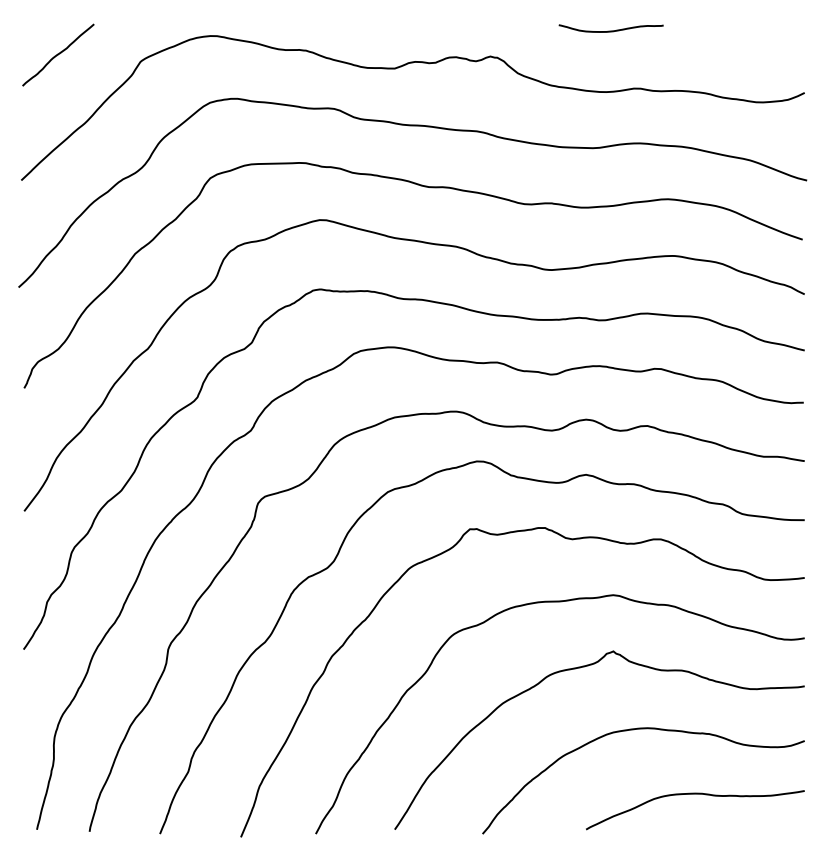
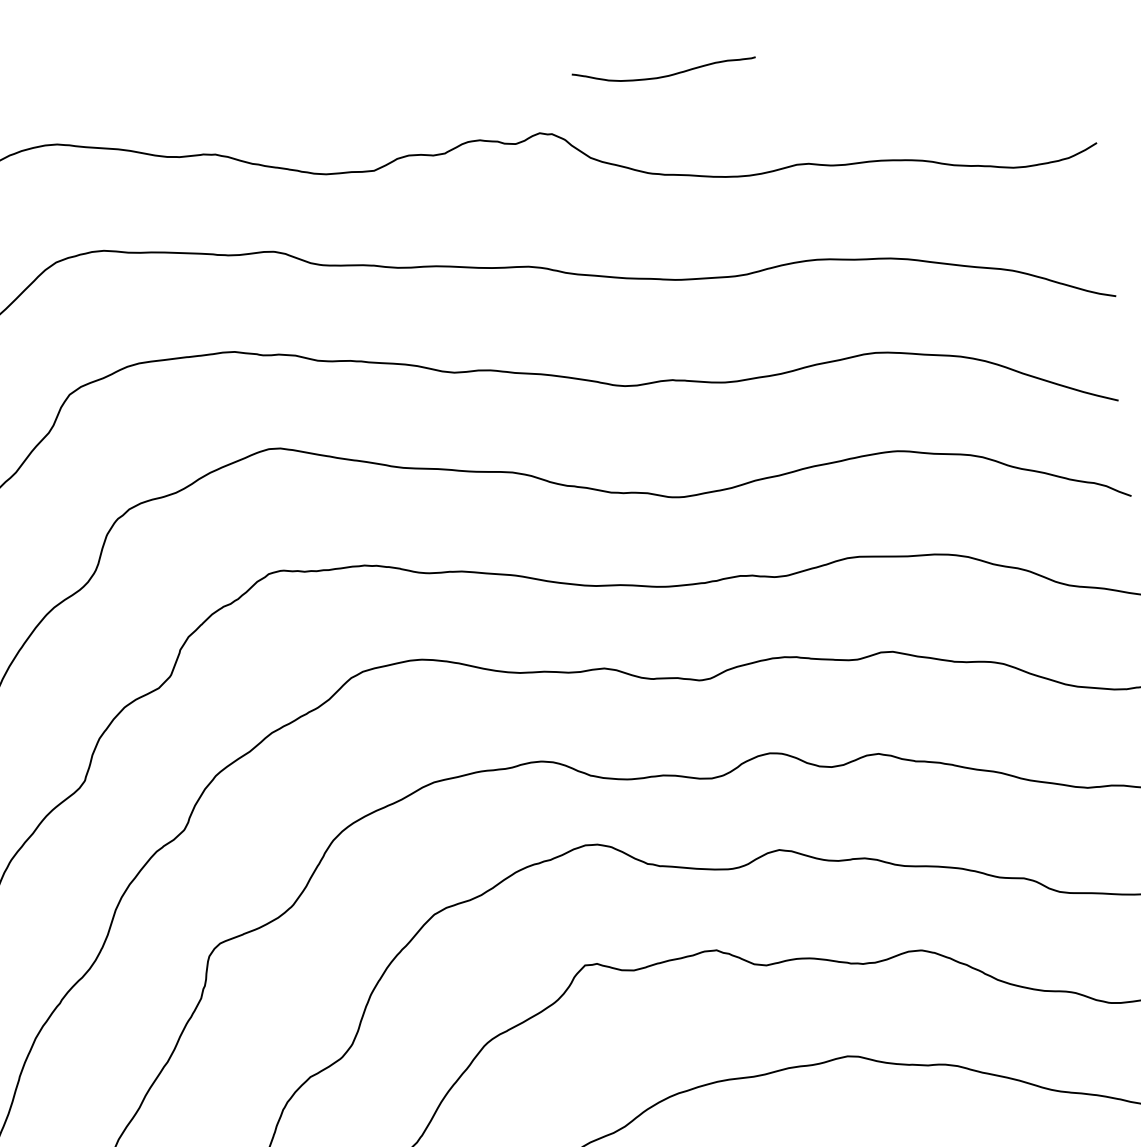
curve: (610, 30) -> (663, 75), moved

